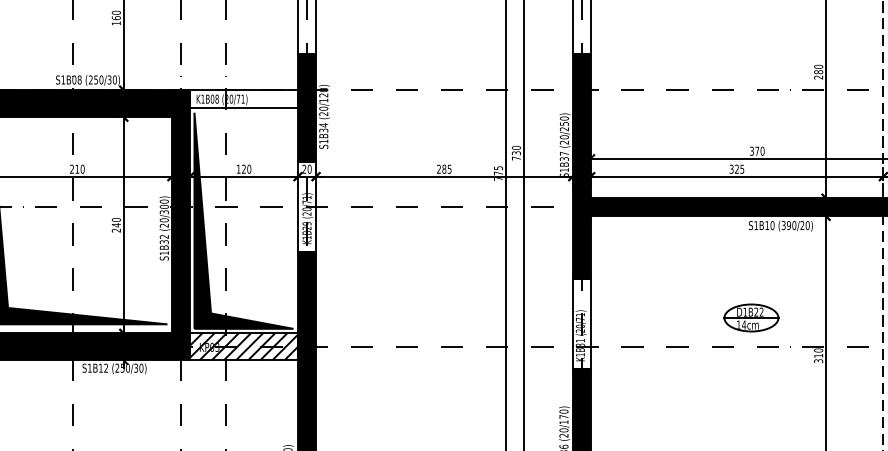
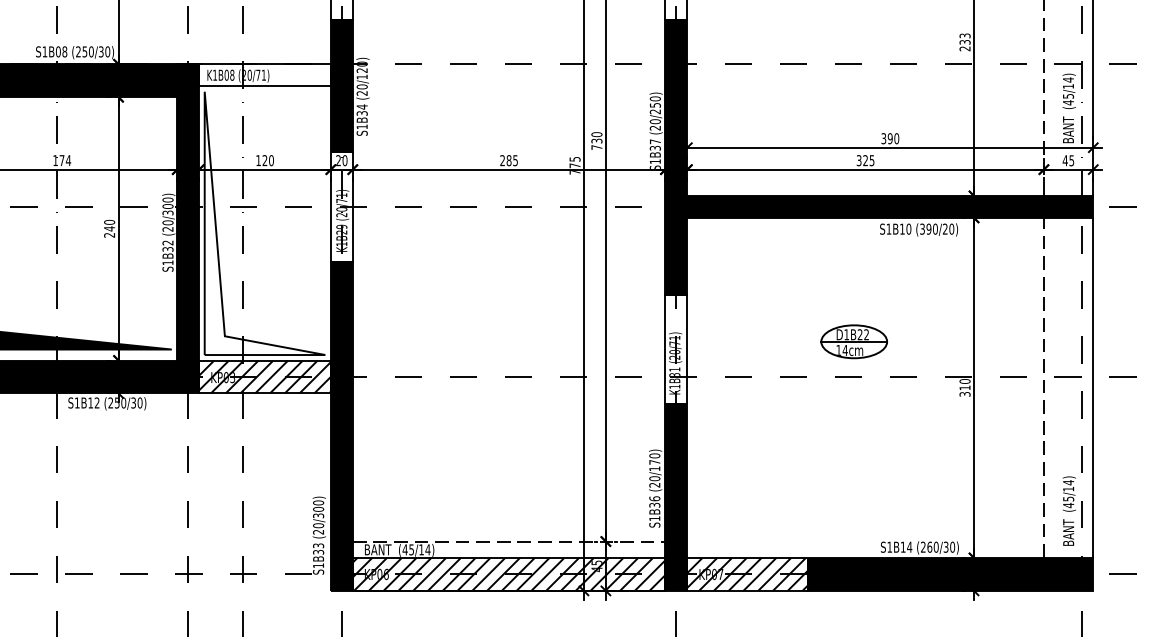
text: (818, 69) -> (964, 38), 280 -> 233
text: (756, 151) -> (889, 138), 370 -> 390
text: (77, 169) -> (62, 160), 210 -> 174
fill: (243, 220) -> (264, 223), removed
part: (750, 317) -> (853, 341), moved

